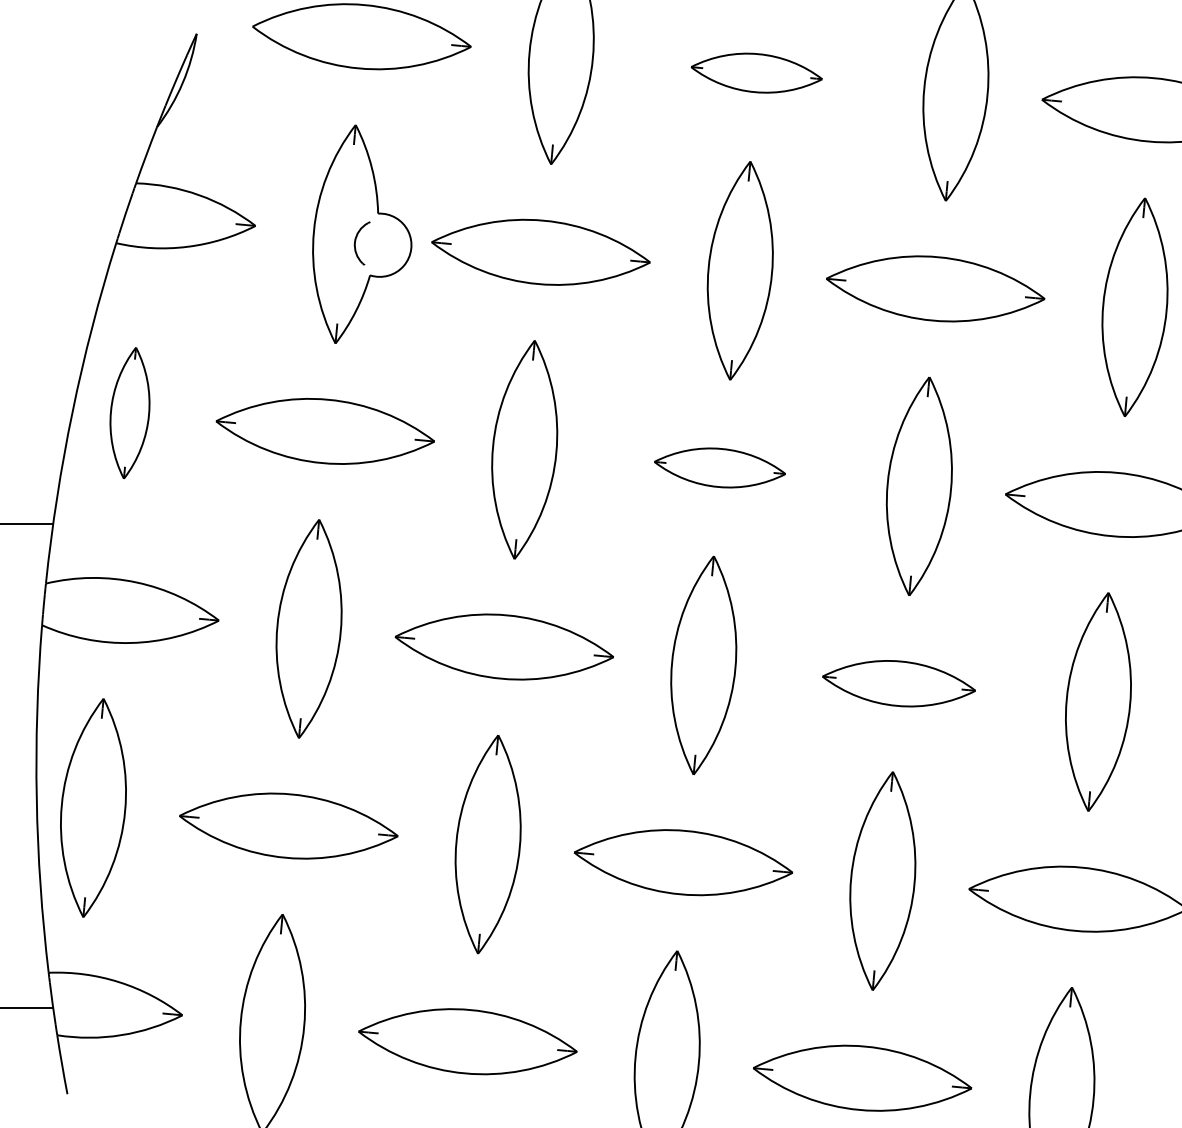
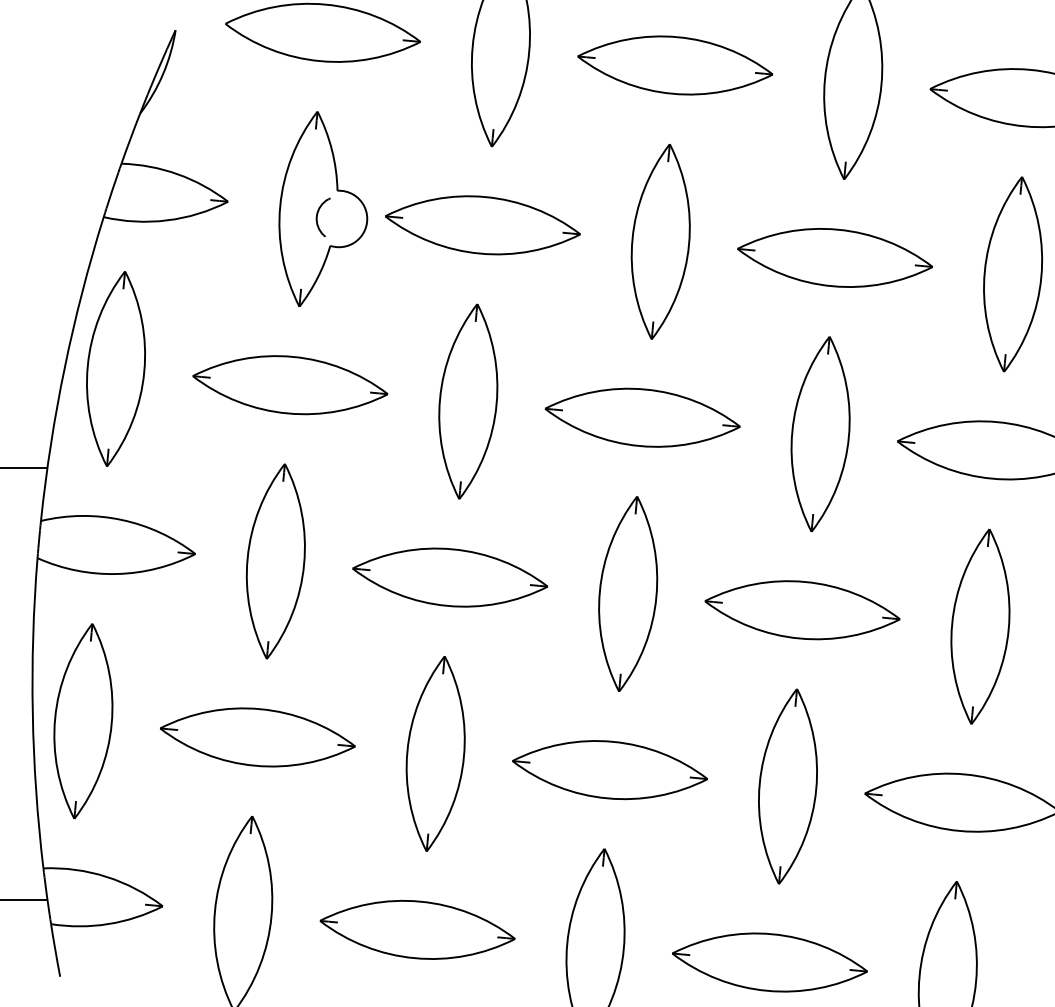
part: (756, 72) -> (675, 64), size x1.67
part: (129, 412) -> (115, 368), size x1.67
part: (719, 467) -> (642, 417), size x1.67
part: (898, 683) -> (801, 610), size x1.43

